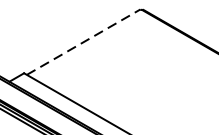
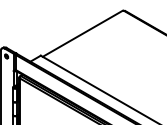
line: (84, 41) -> (83, 33), dashed -> solid

